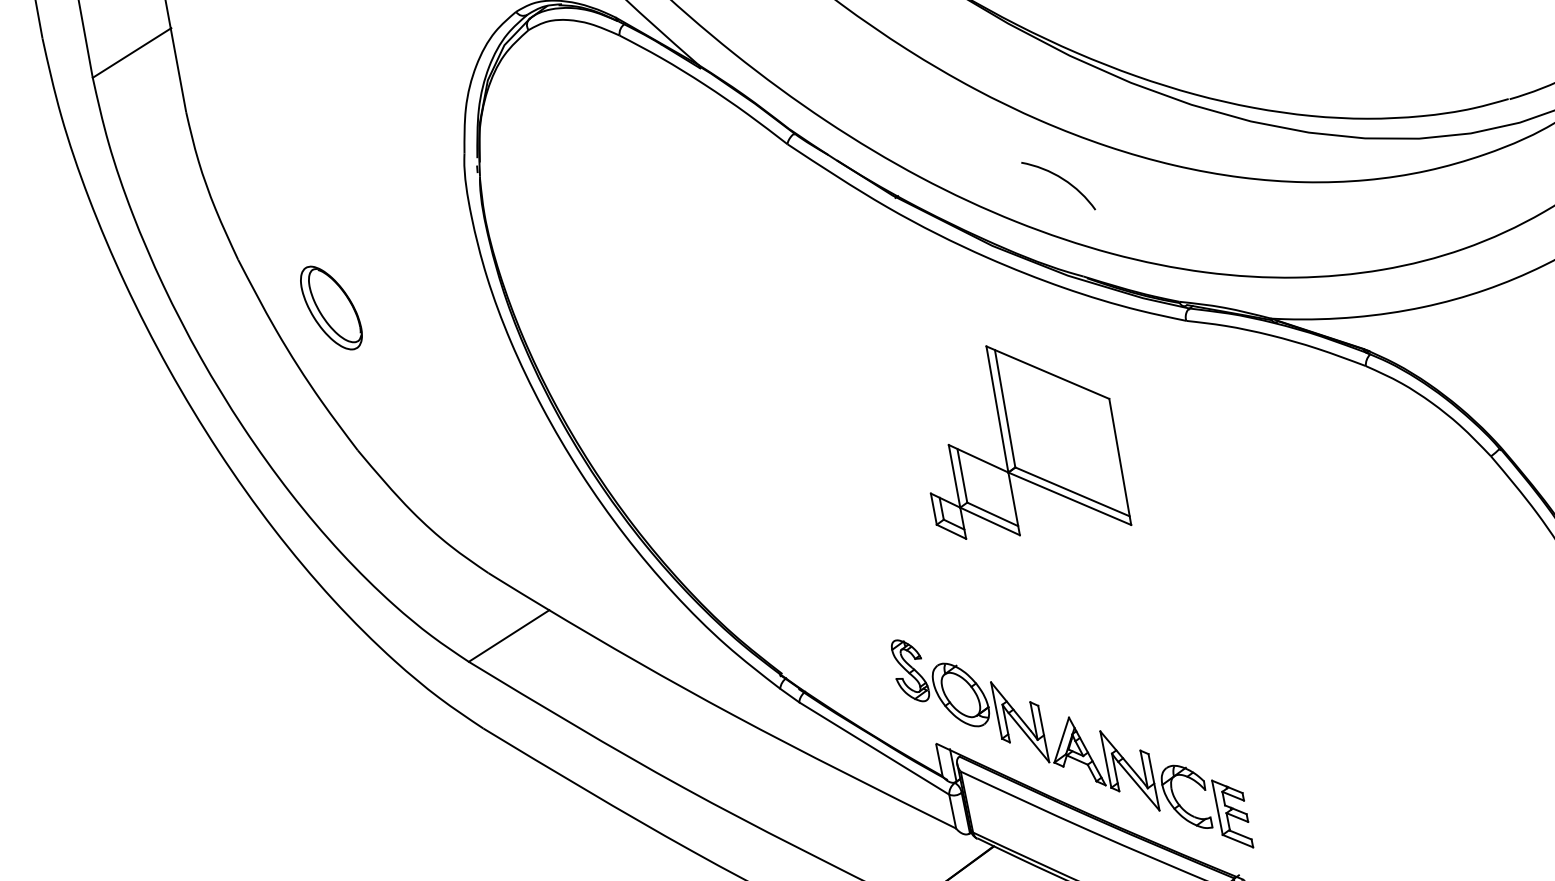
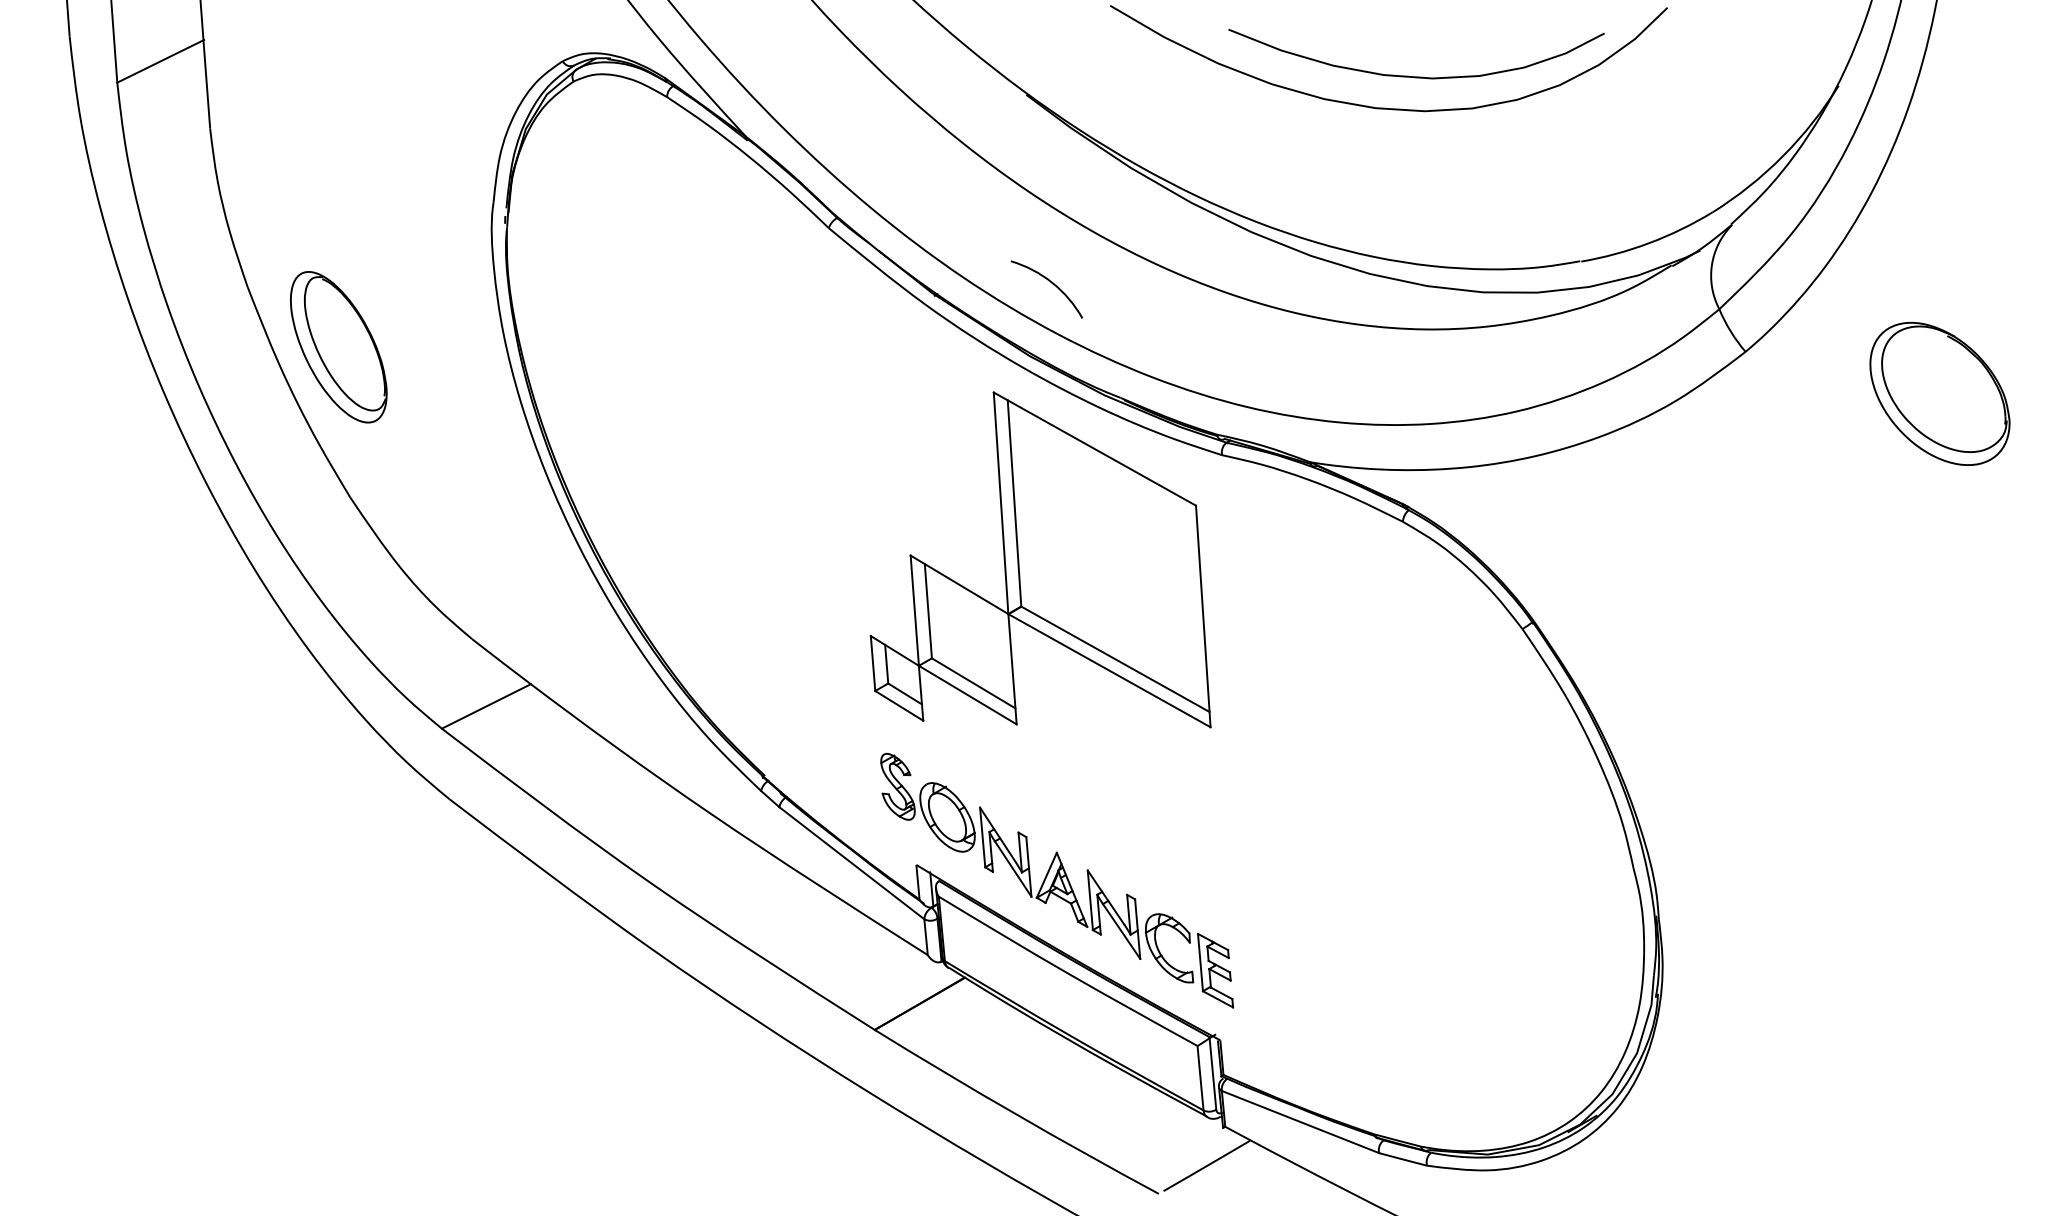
arc: (1062, 179) -> (1051, 283), moved
part: (331, 308) -> (338, 347), size x1.67
part: (1023, 439) -> (1040, 559), size x1.67

